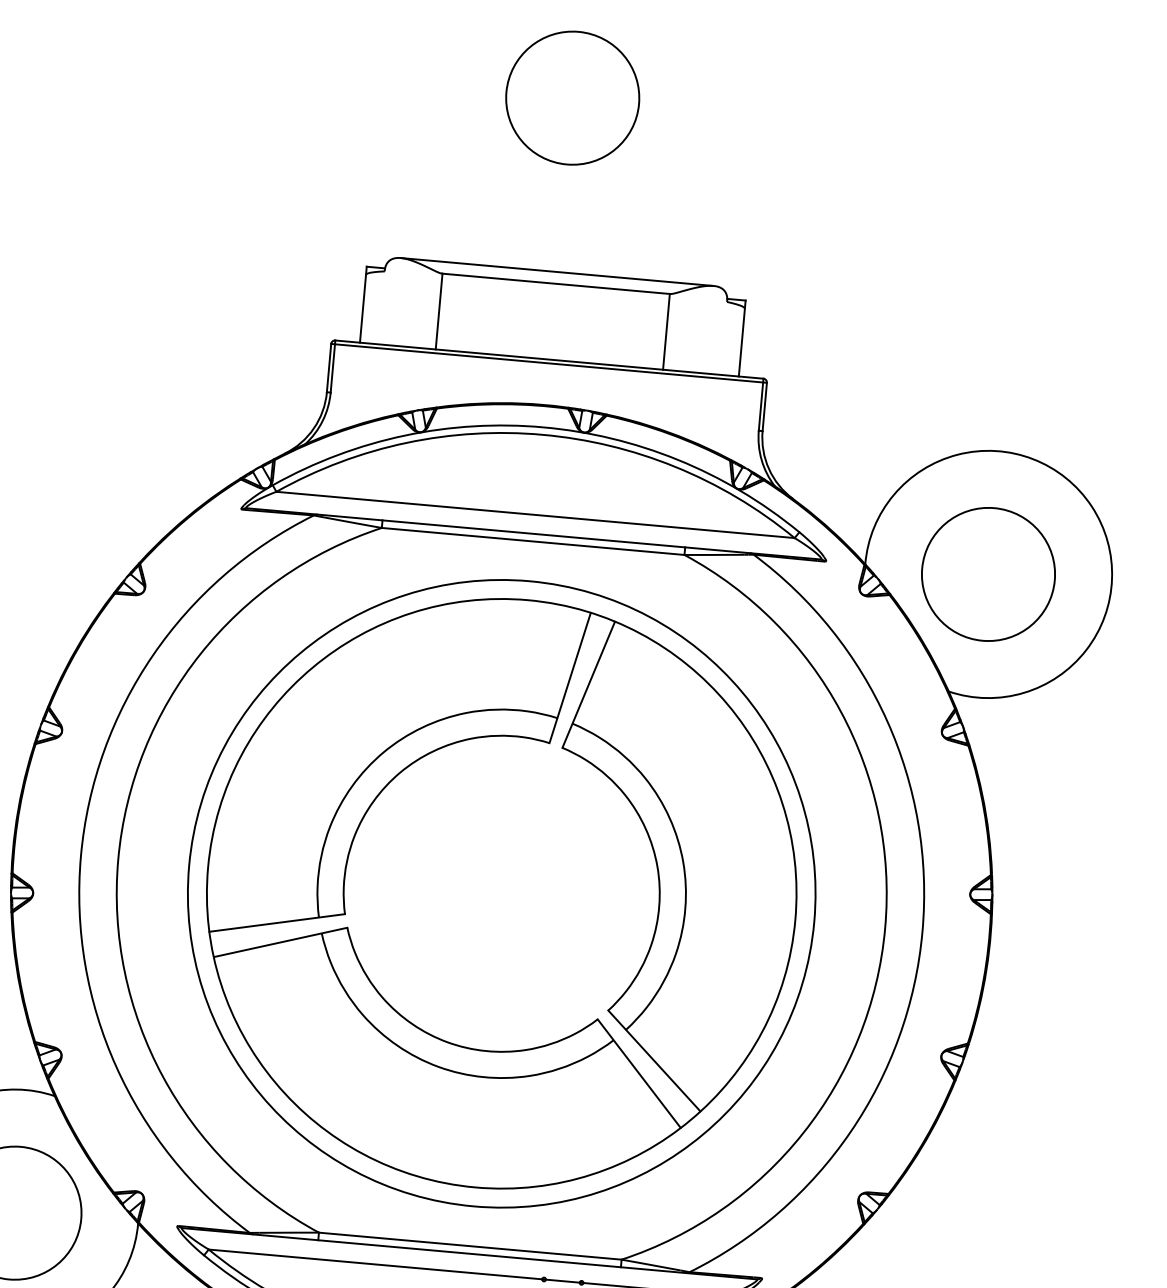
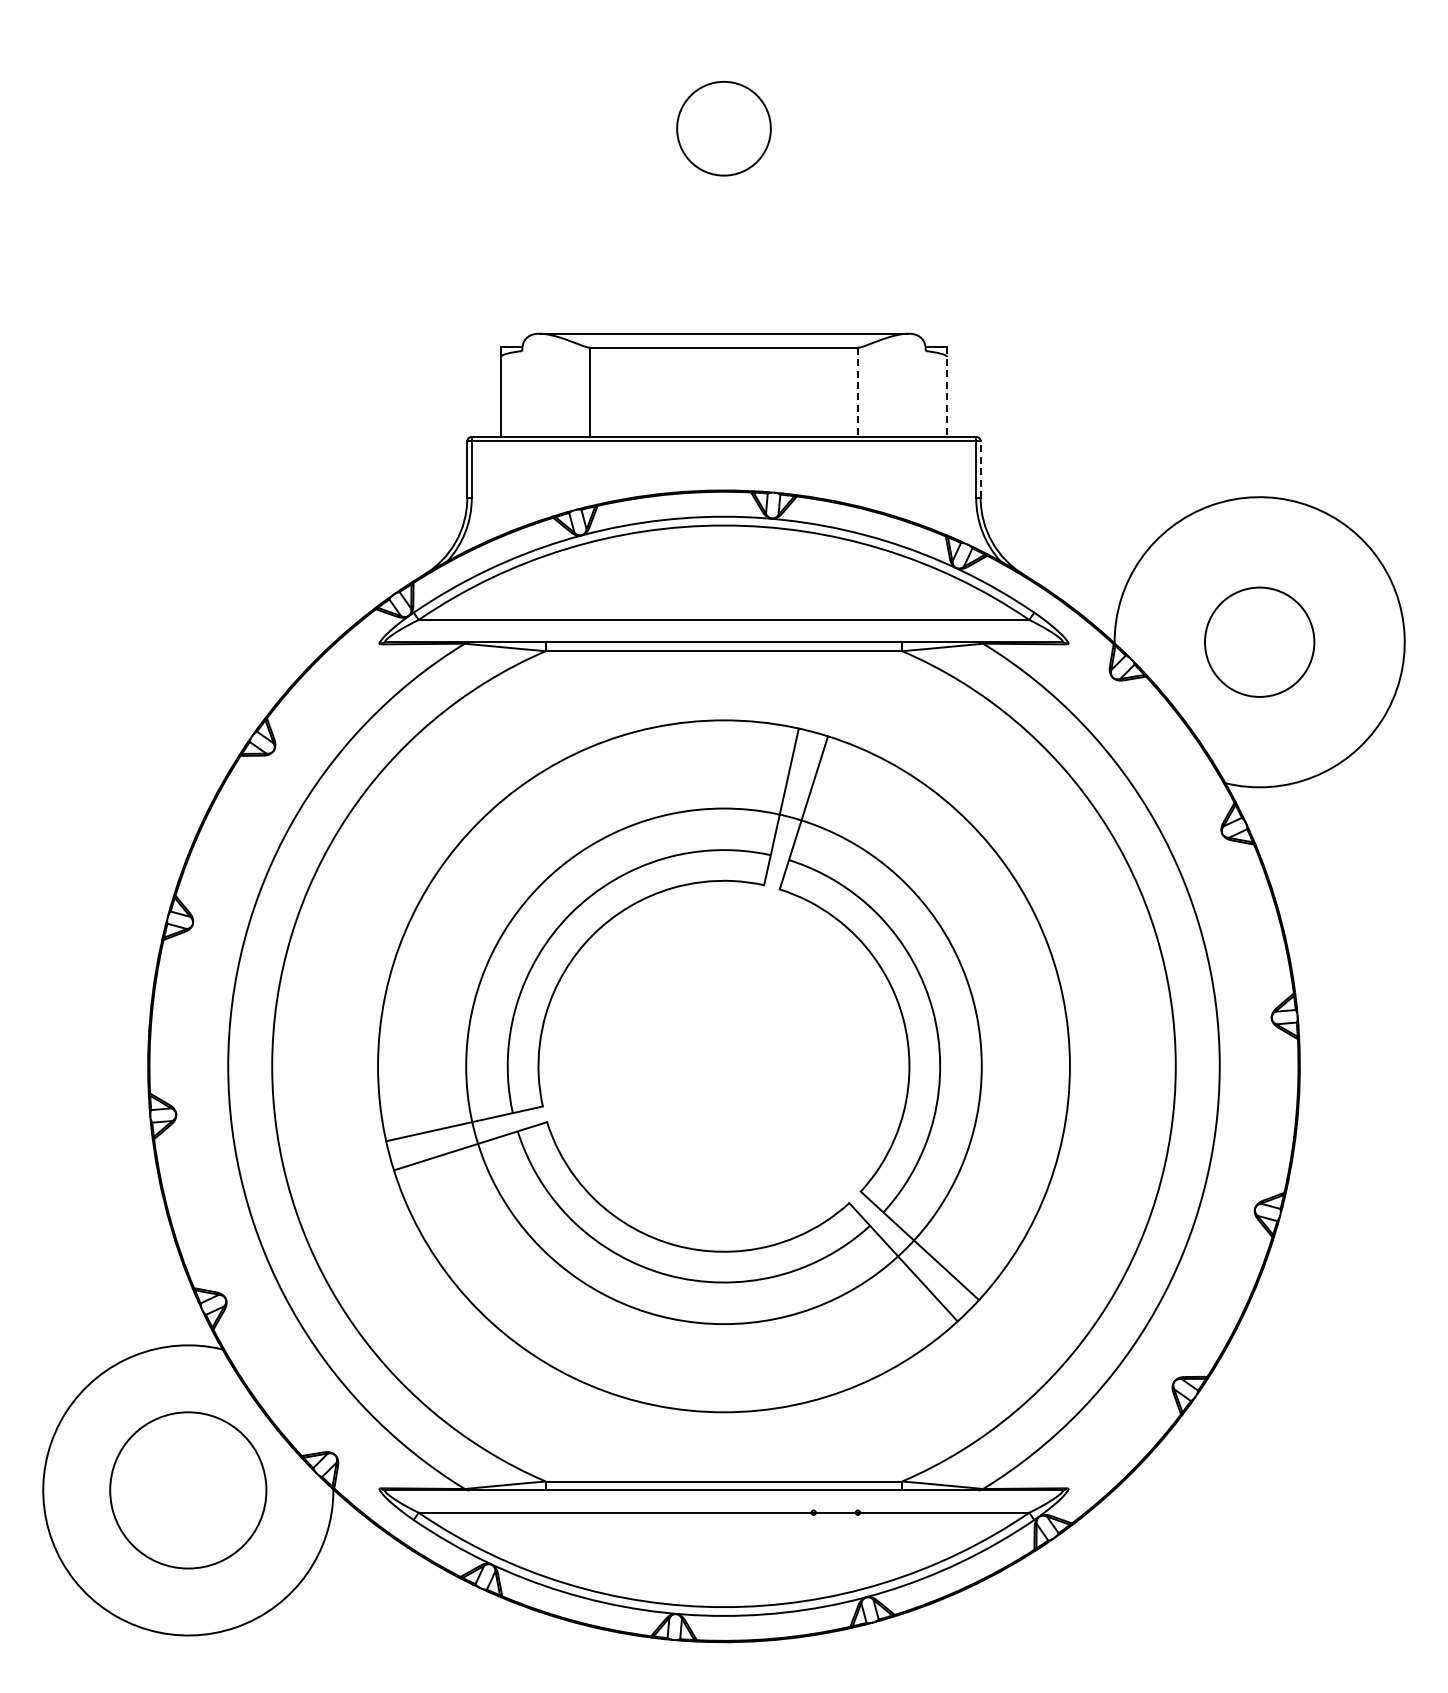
circle: (572, 97) -> (723, 128), size x0.6
line: (666, 332) -> (857, 392), solid -> dashed
line: (742, 338) -> (947, 392), solid -> dashed
line: (764, 406) -> (980, 469), solid -> dashed
circle: (988, 574) -> (1259, 642), size x0.7
circle: (501, 893) -> (723, 1066), size x0.7

